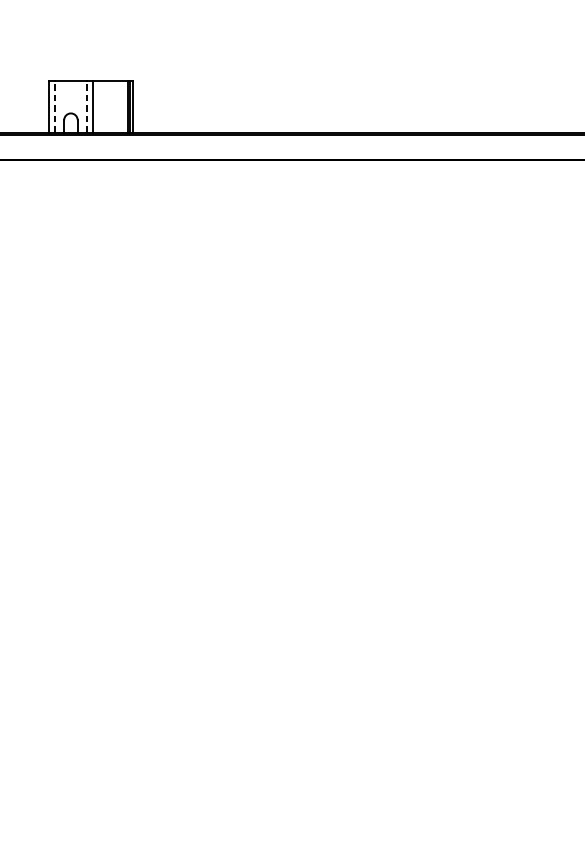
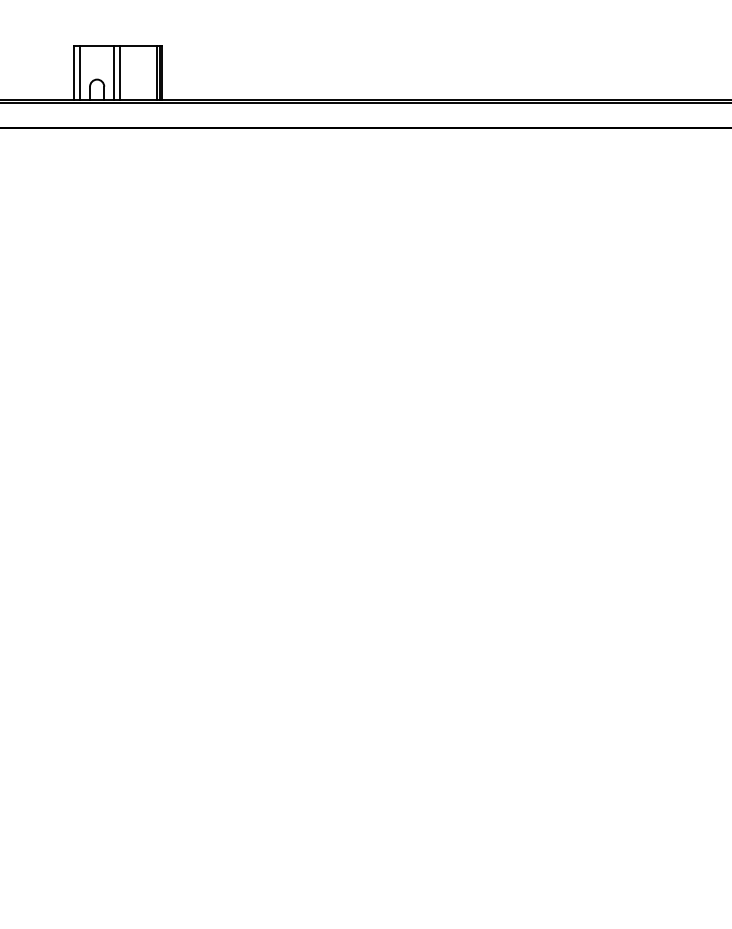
line: (55, 106) -> (80, 72), dashed -> solid
line: (87, 106) -> (114, 72), dashed -> solid

